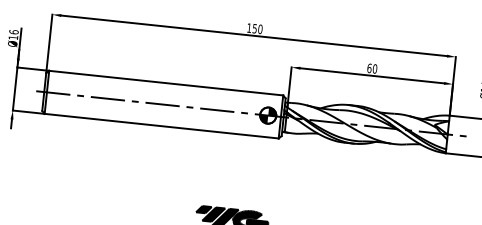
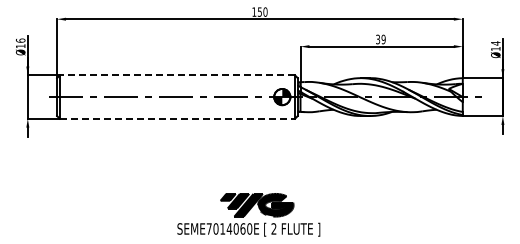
text: (371, 68) -> (380, 39), 60 -> 39
line: (166, 83) -> (177, 75), solid -> dashed
line: (161, 125) -> (177, 118), solid -> dashed

